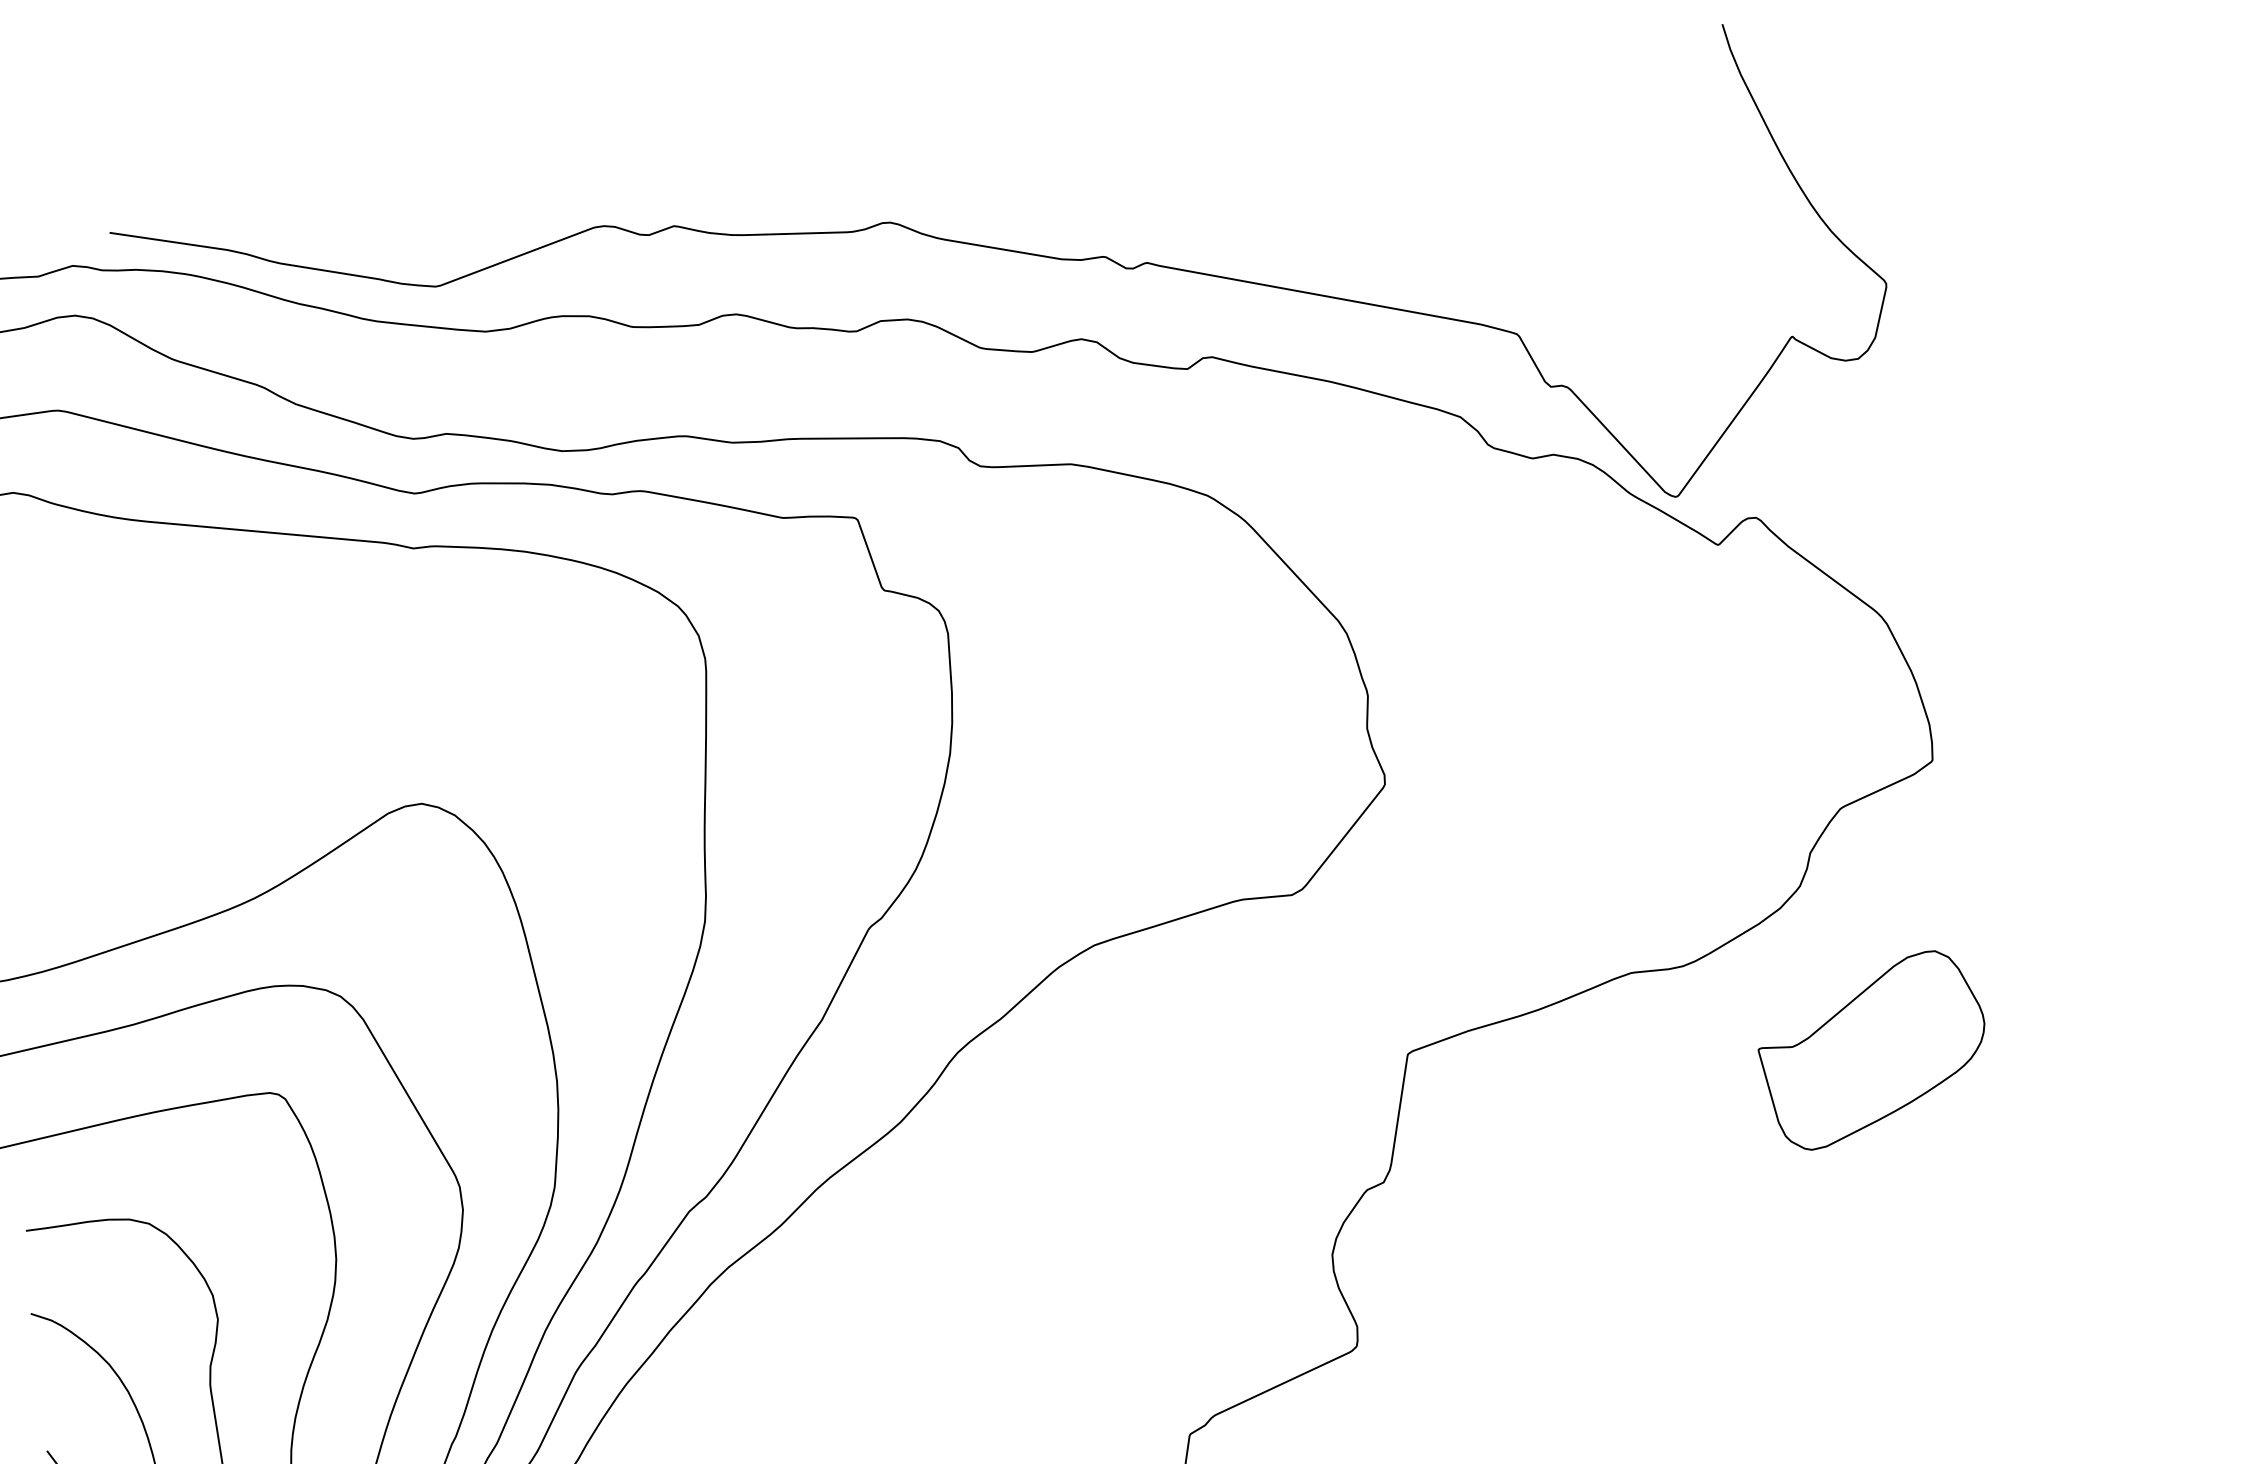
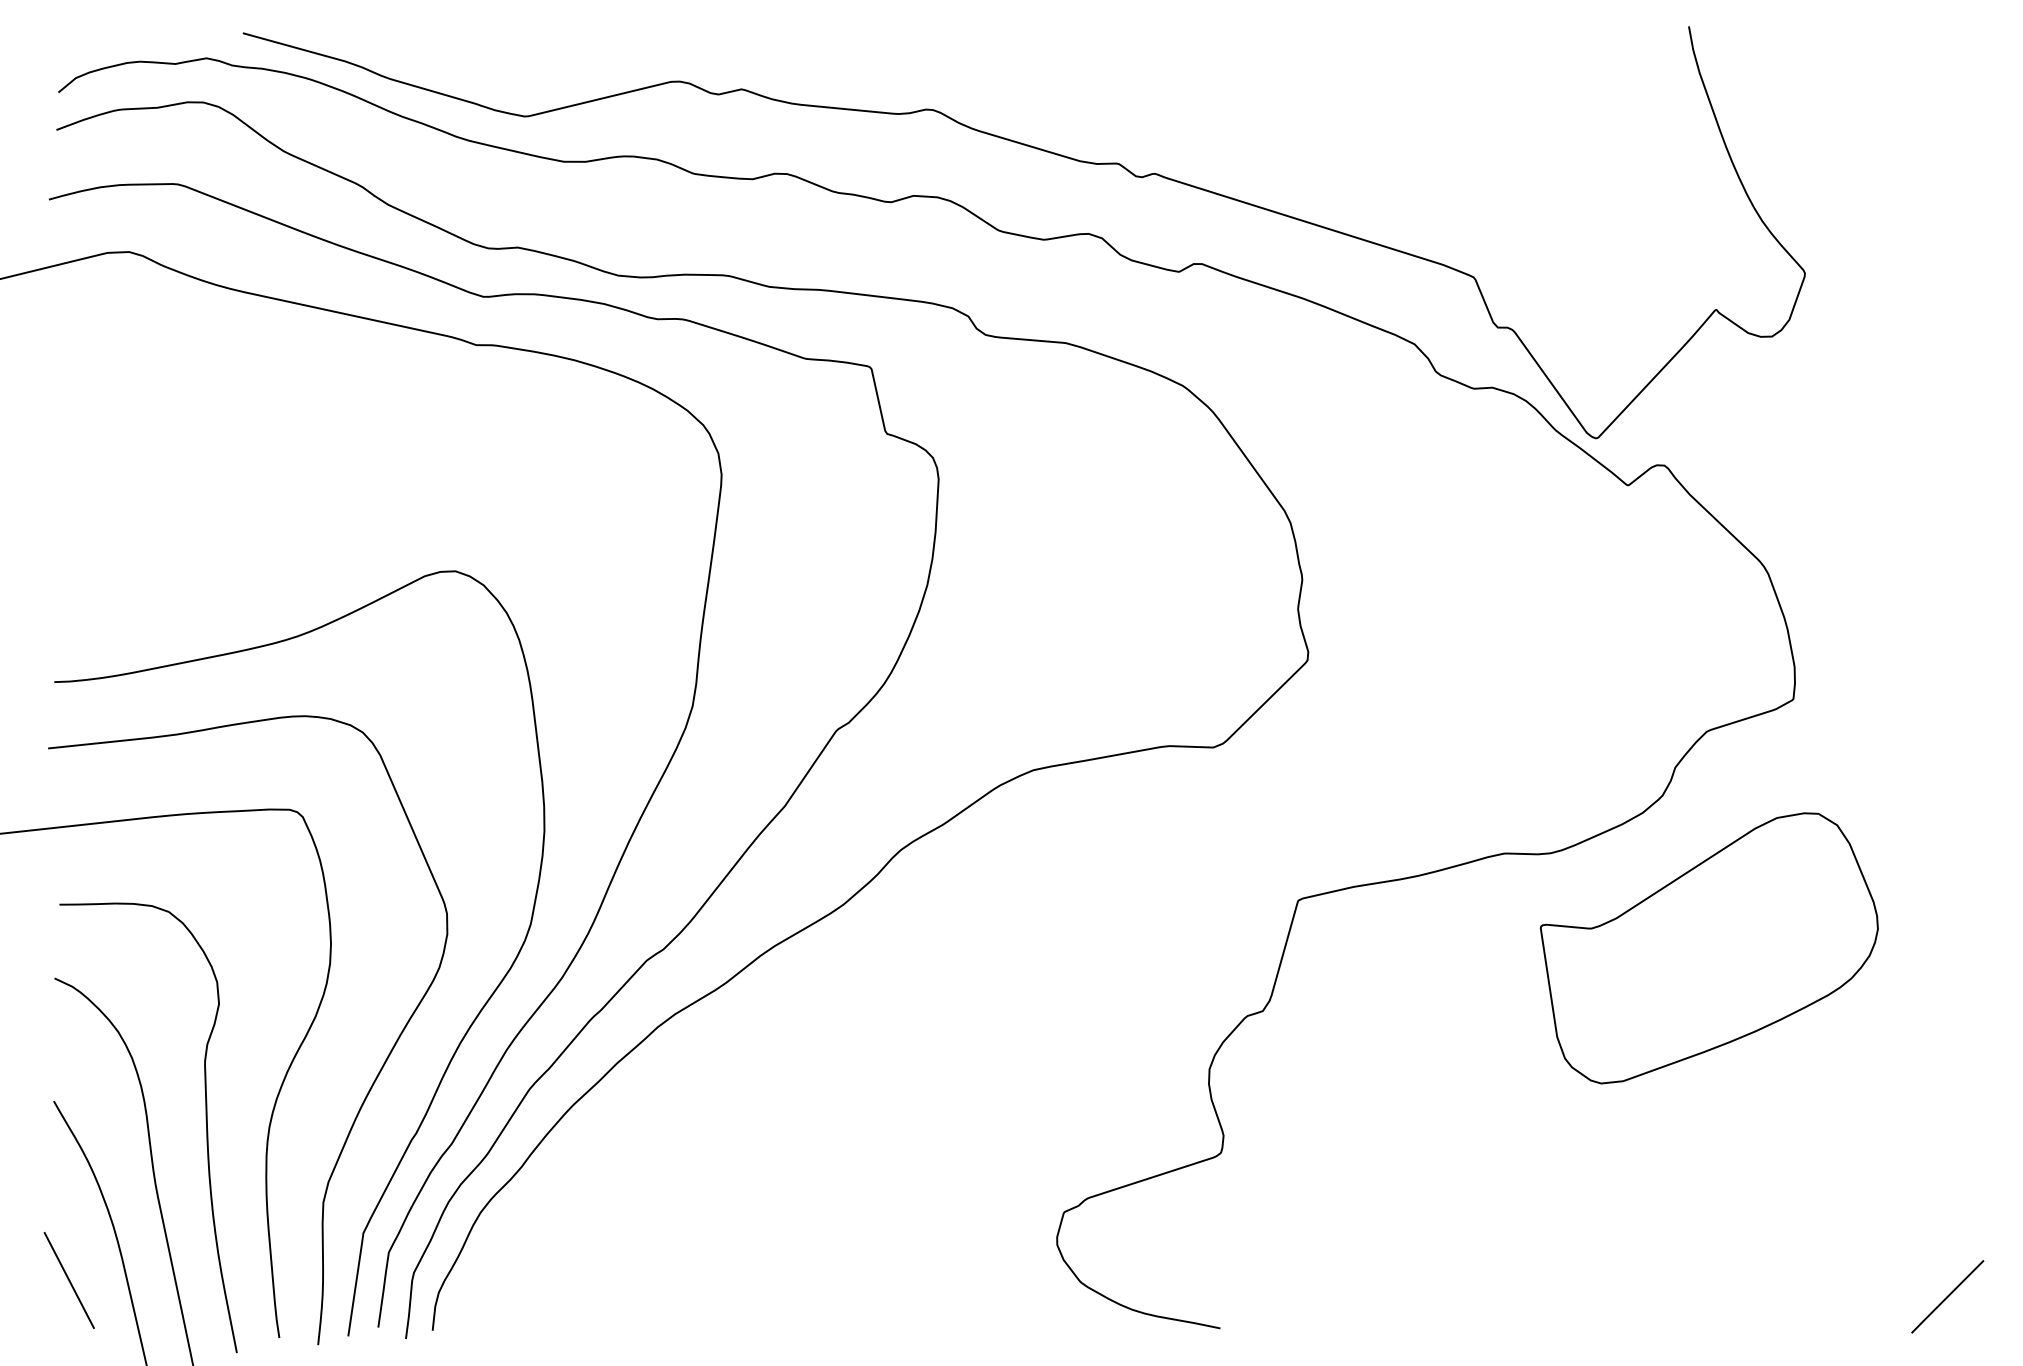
part: (1872, 1050) -> (1708, 948), size x1.67
line: (2187, 1405) -> (1947, 1296), added

